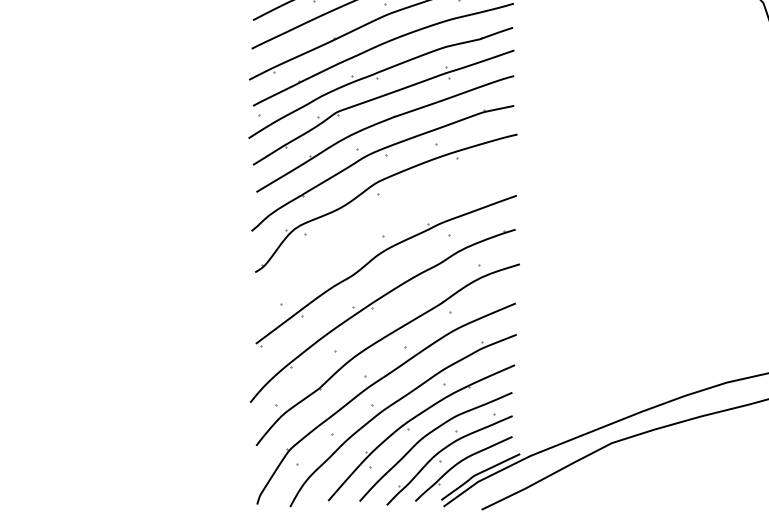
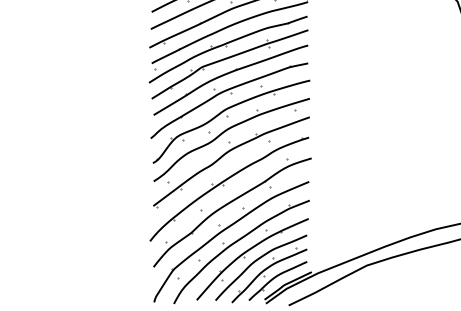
part: (377, 219) -> (226, 131), added

